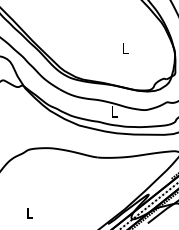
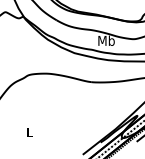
text: (114, 111) -> (106, 40), L -> Mb

